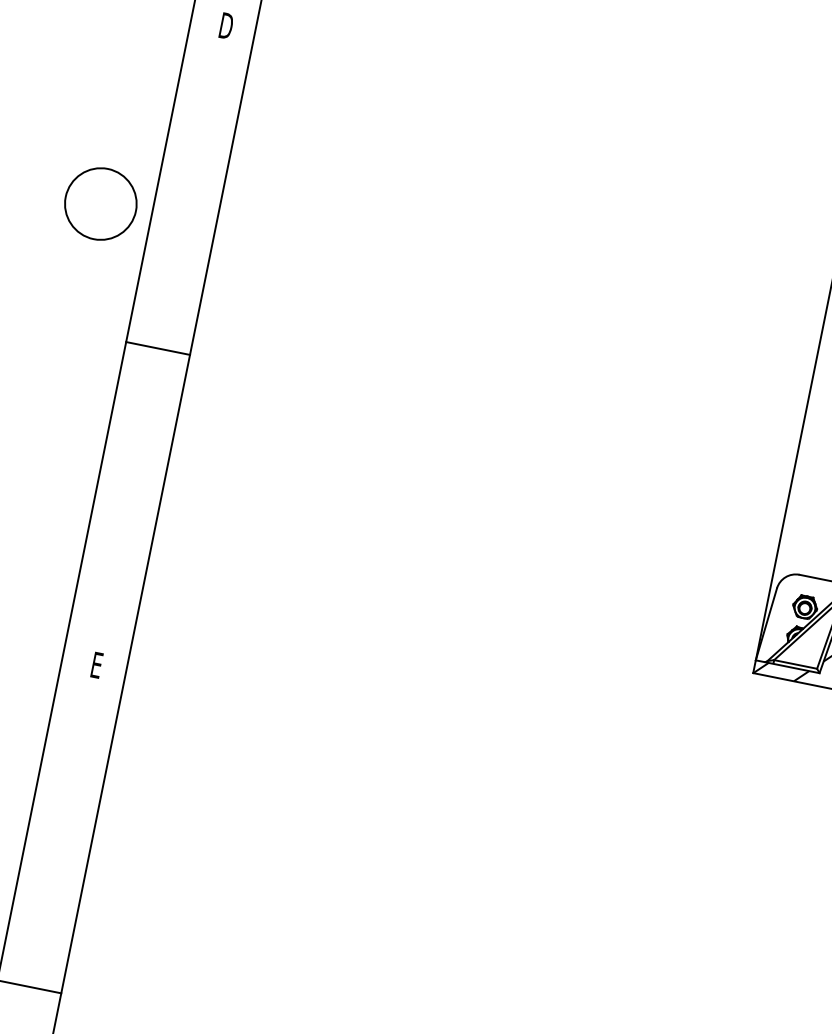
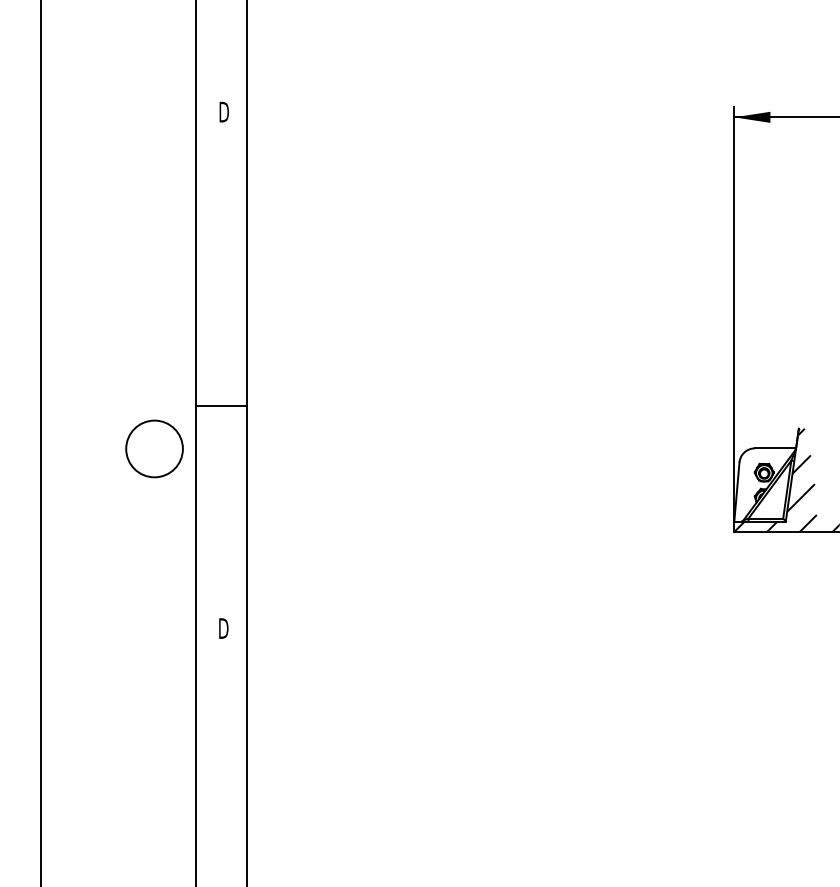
circle: (100, 203) -> (154, 448), moved
line: (157, 348) -> (221, 406), moved
text: (96, 665) -> (223, 628), E -> D

